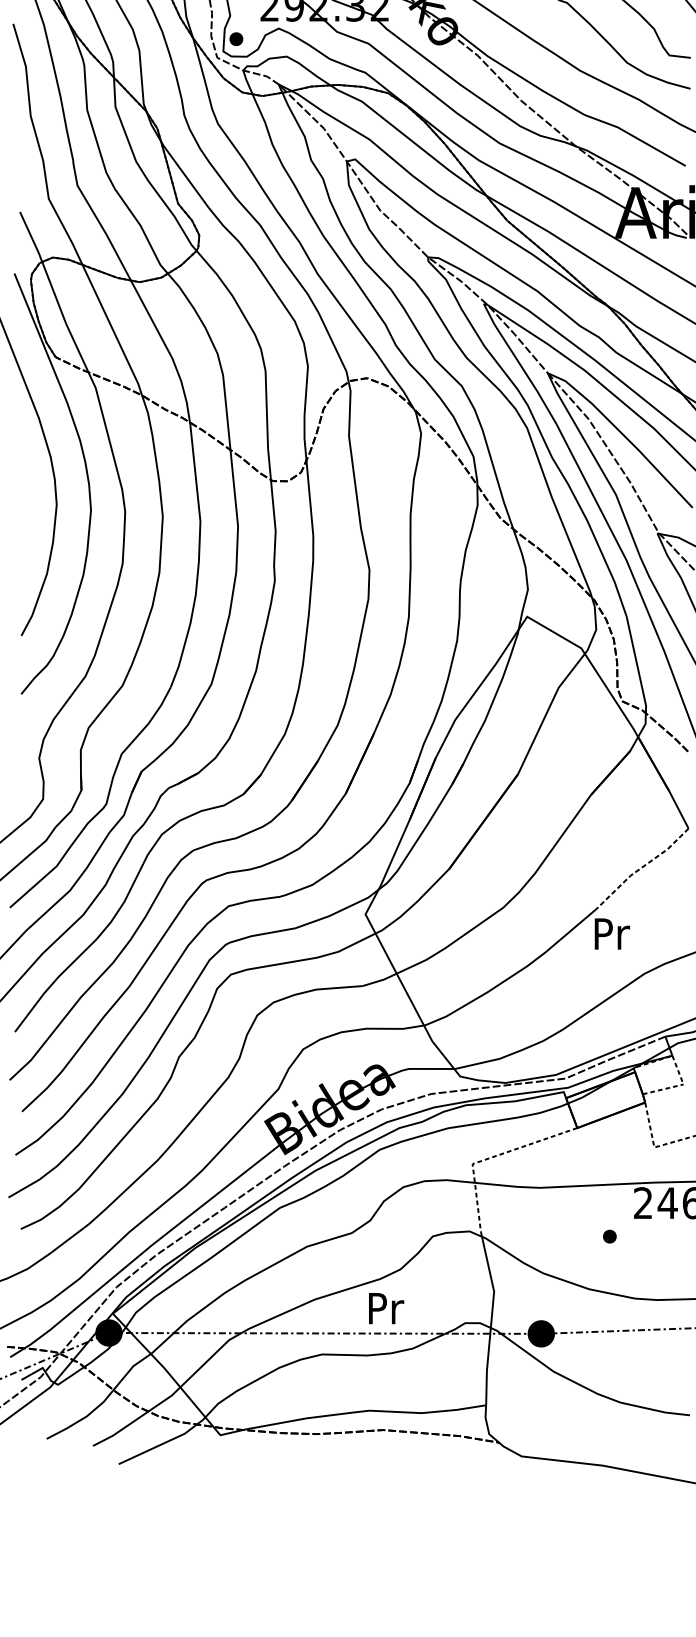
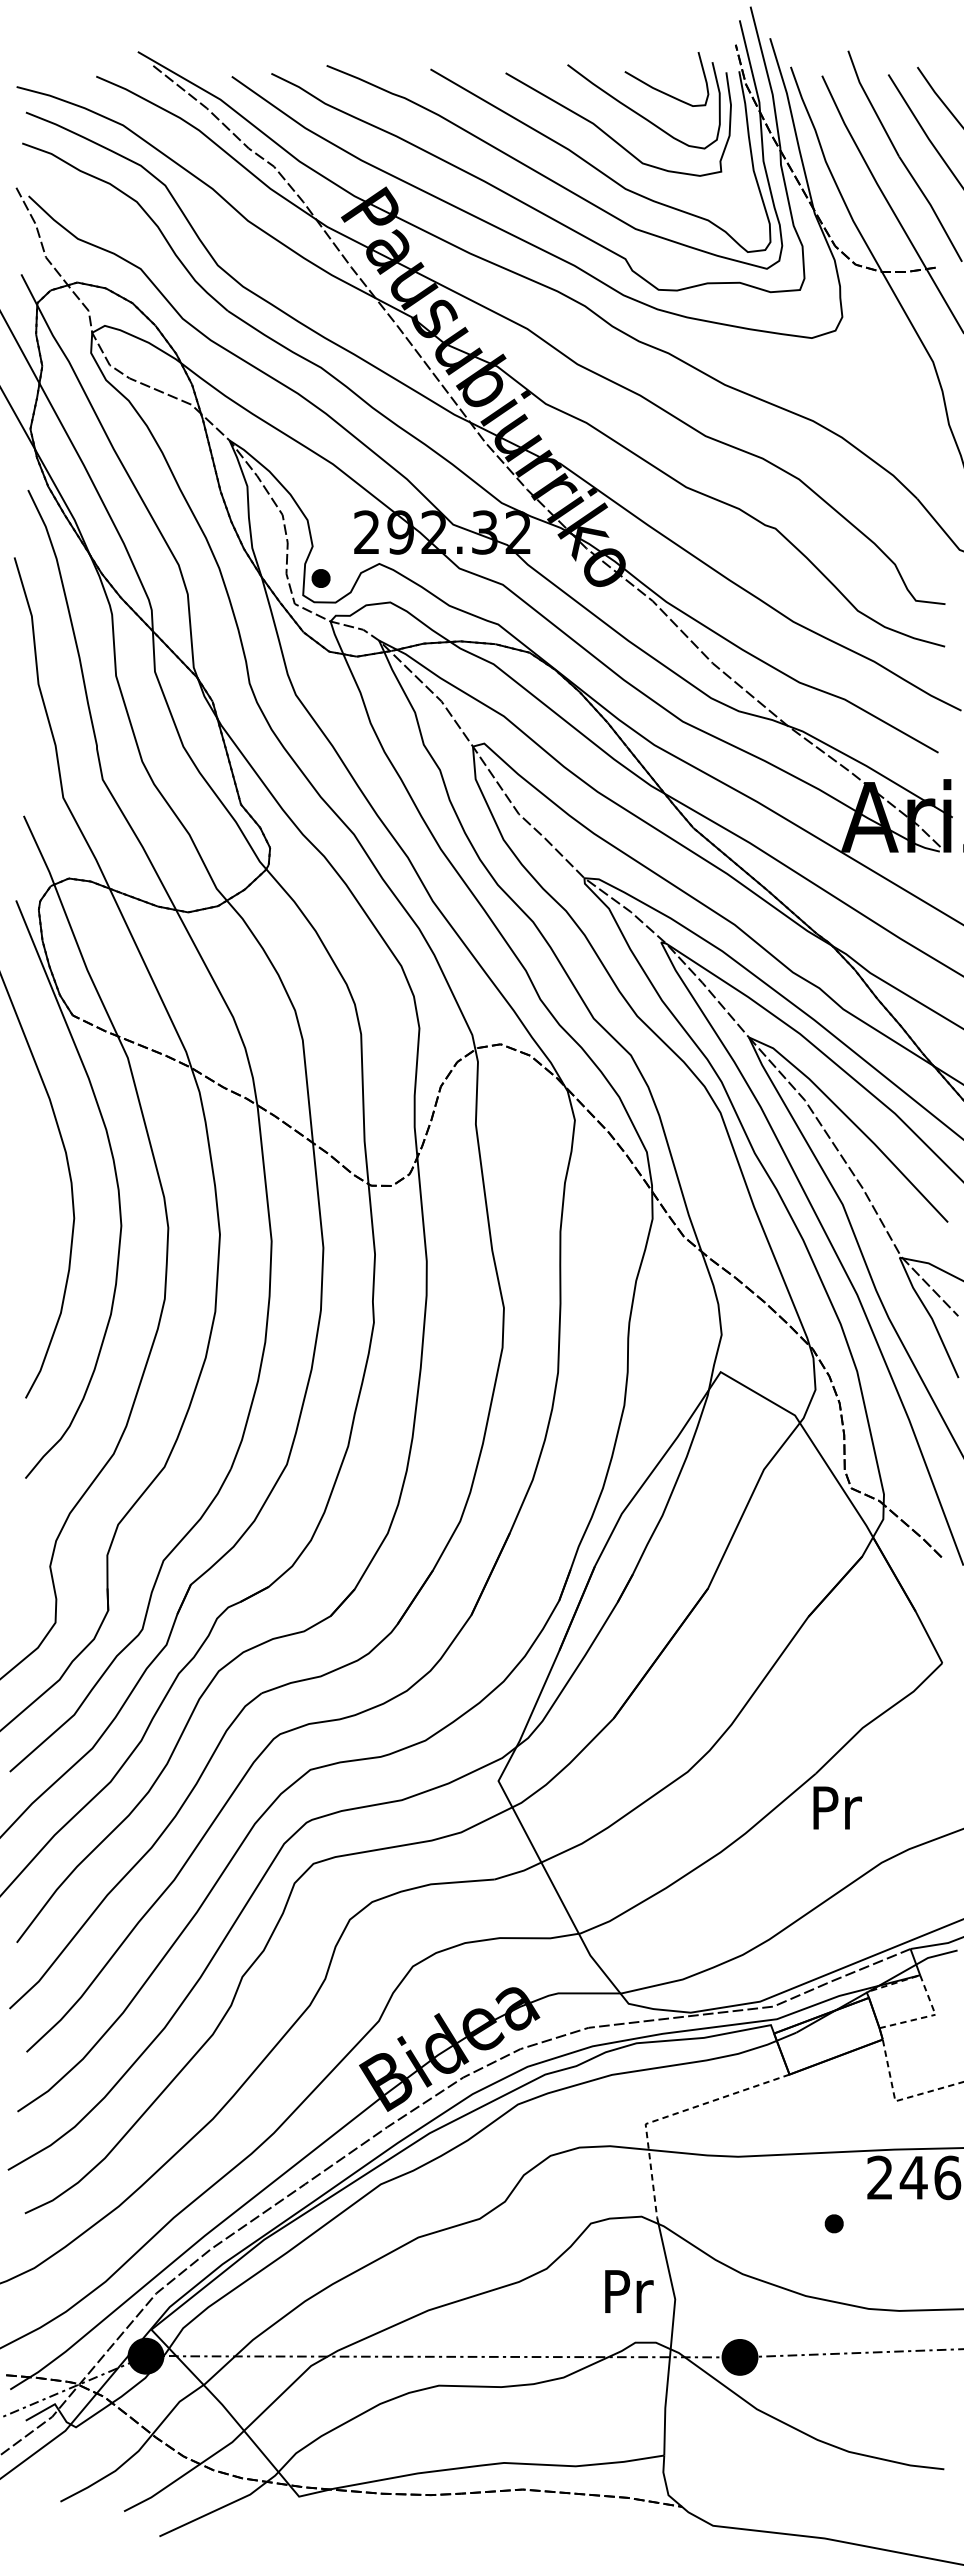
line: (642, 867) -> (878, 1716), dashed -> solid
text: (386, 1308) -> (629, 2291), moved

